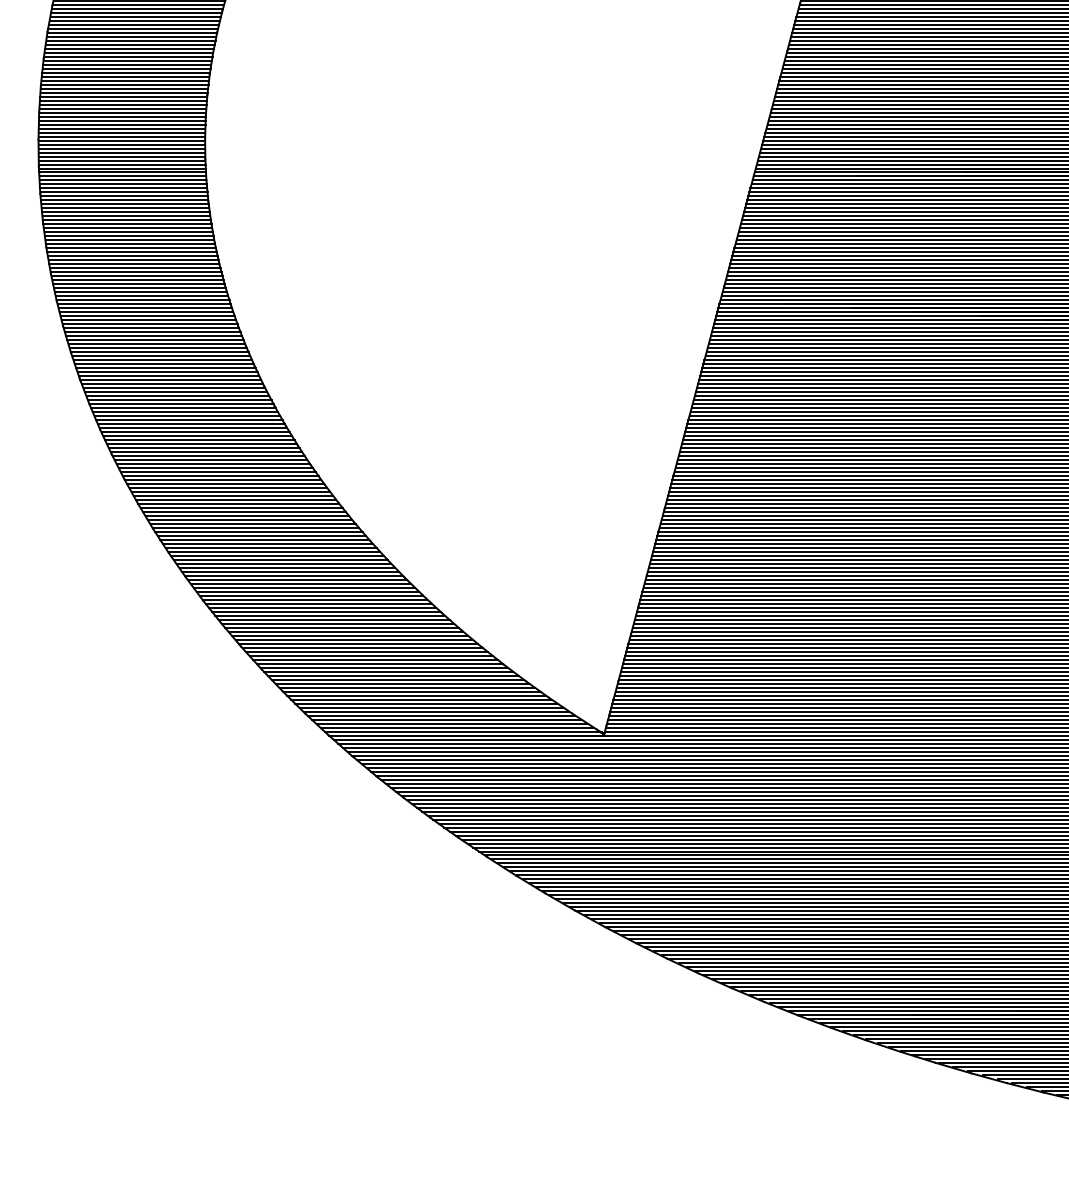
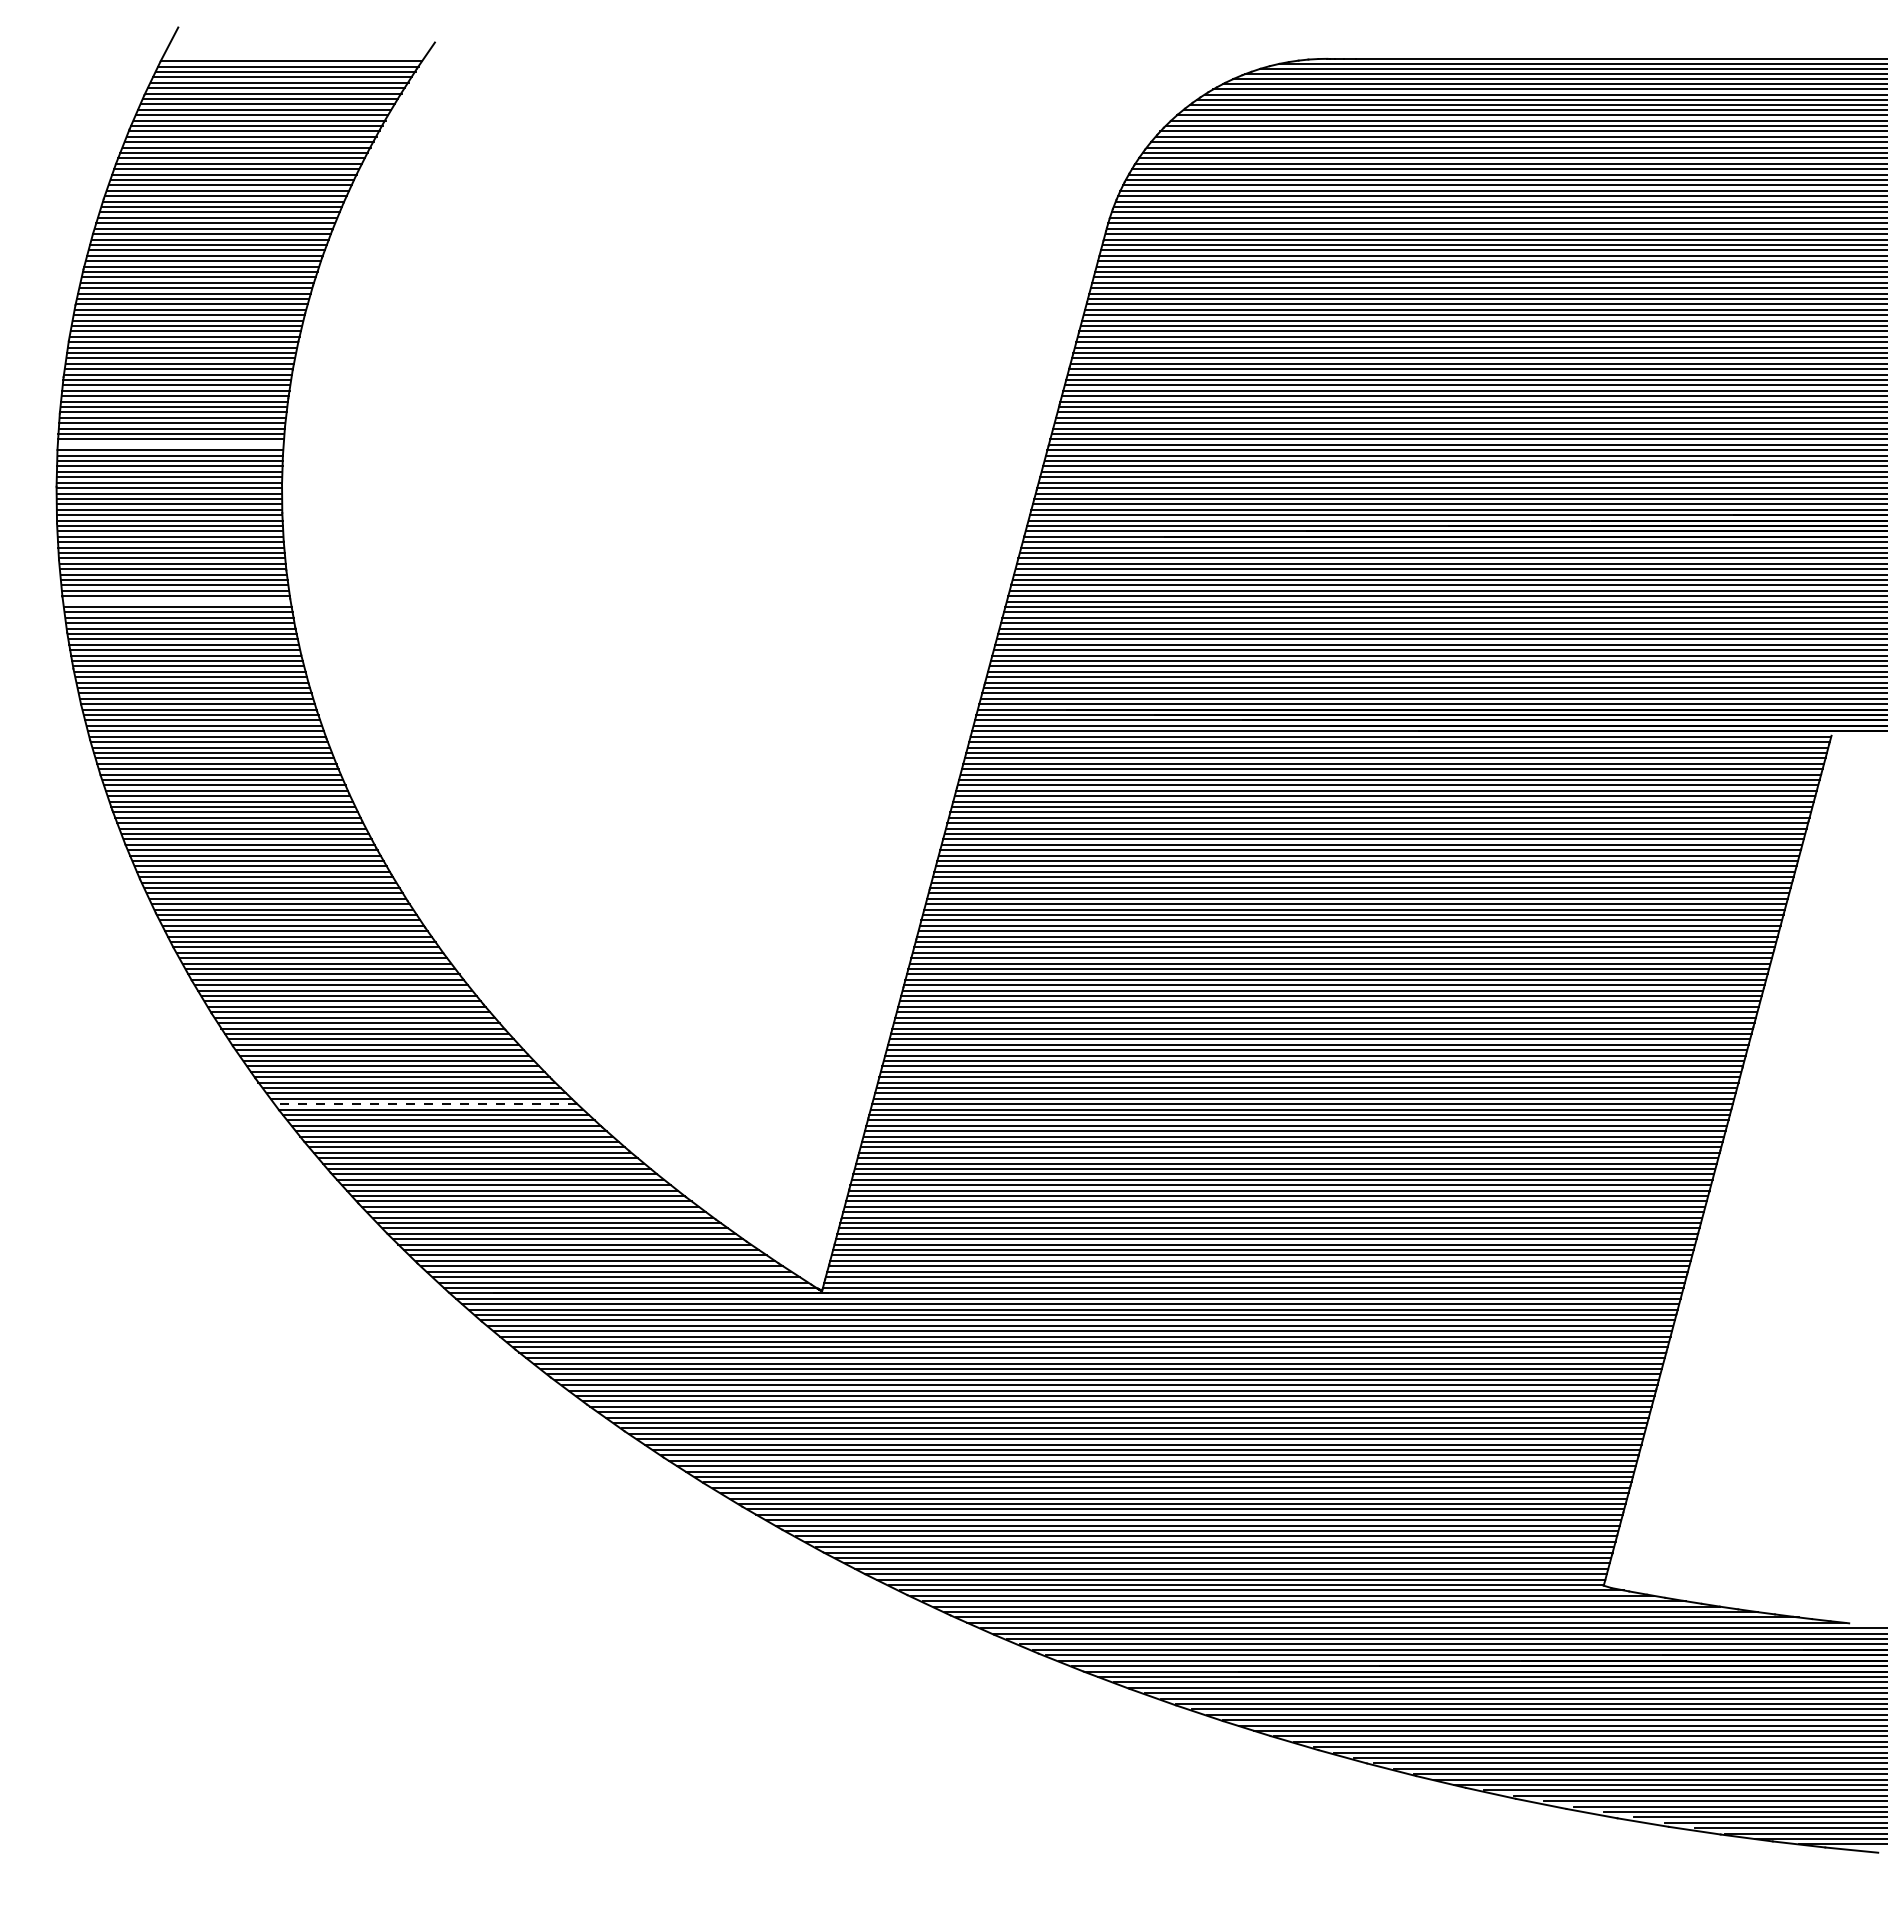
line: (122, 108) -> (170, 444), removed
line: (127, 224) -> (176, 601), removed
line: (311, 596) -> (425, 1104), solid -> dashed

